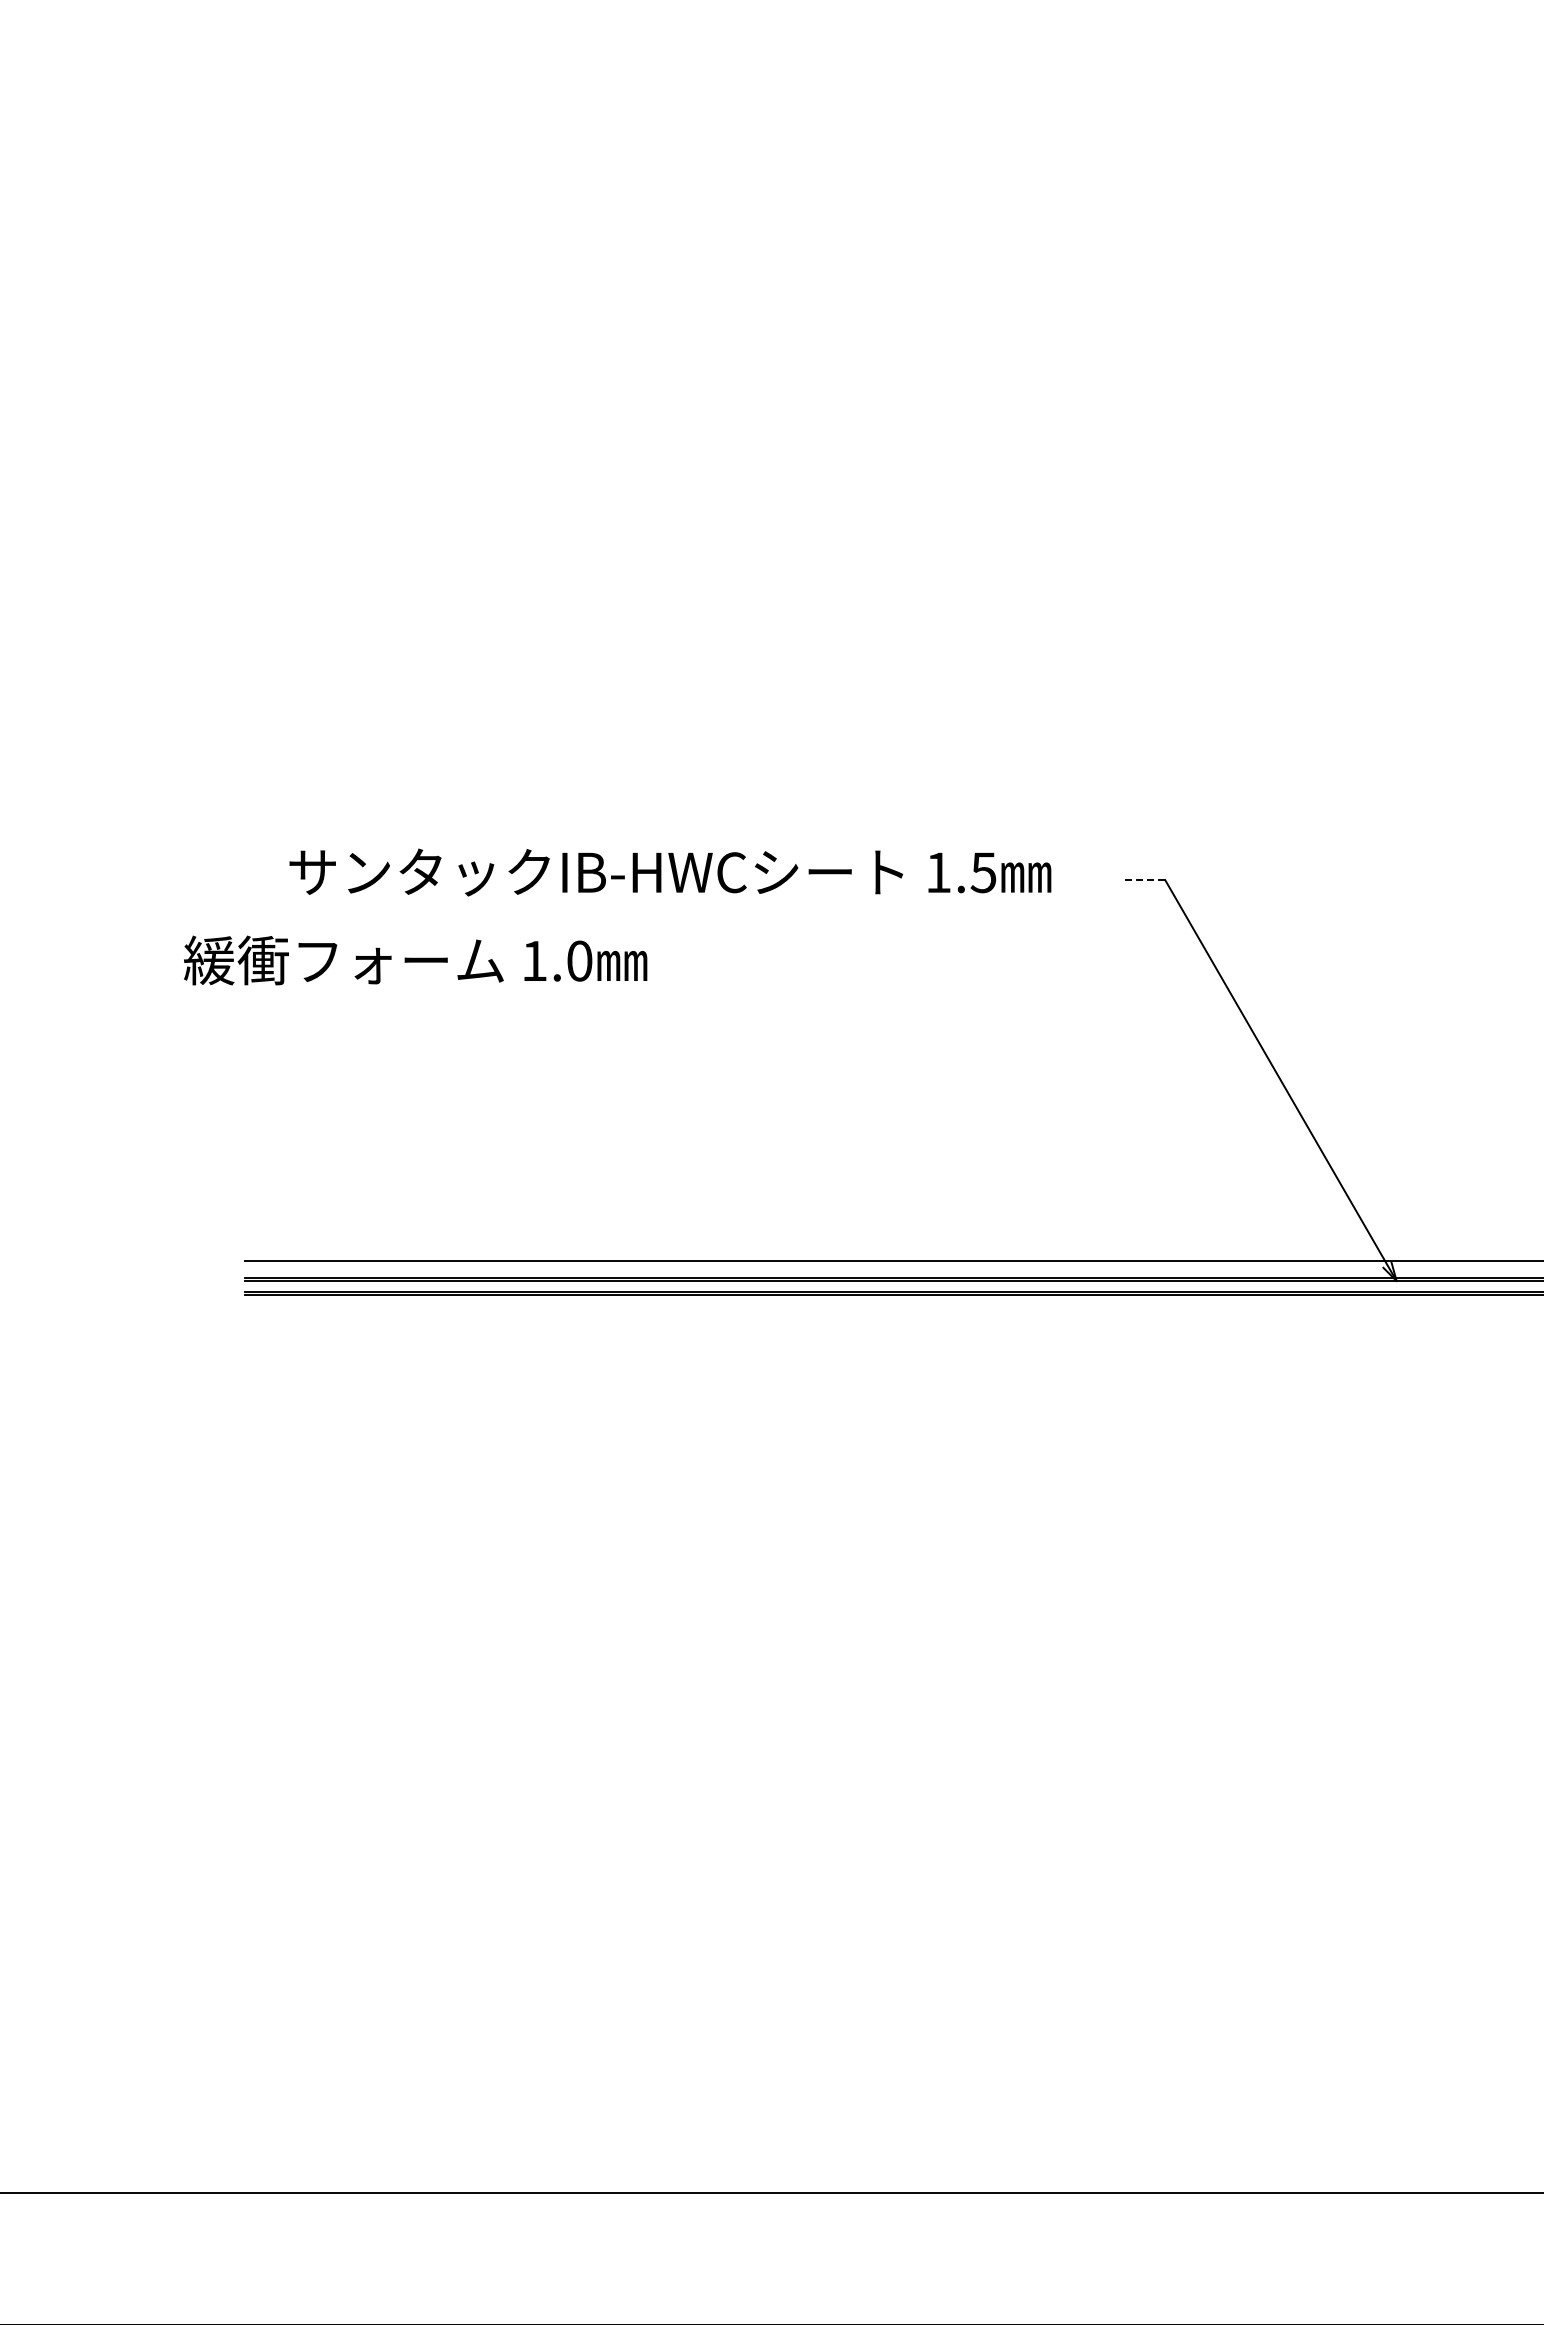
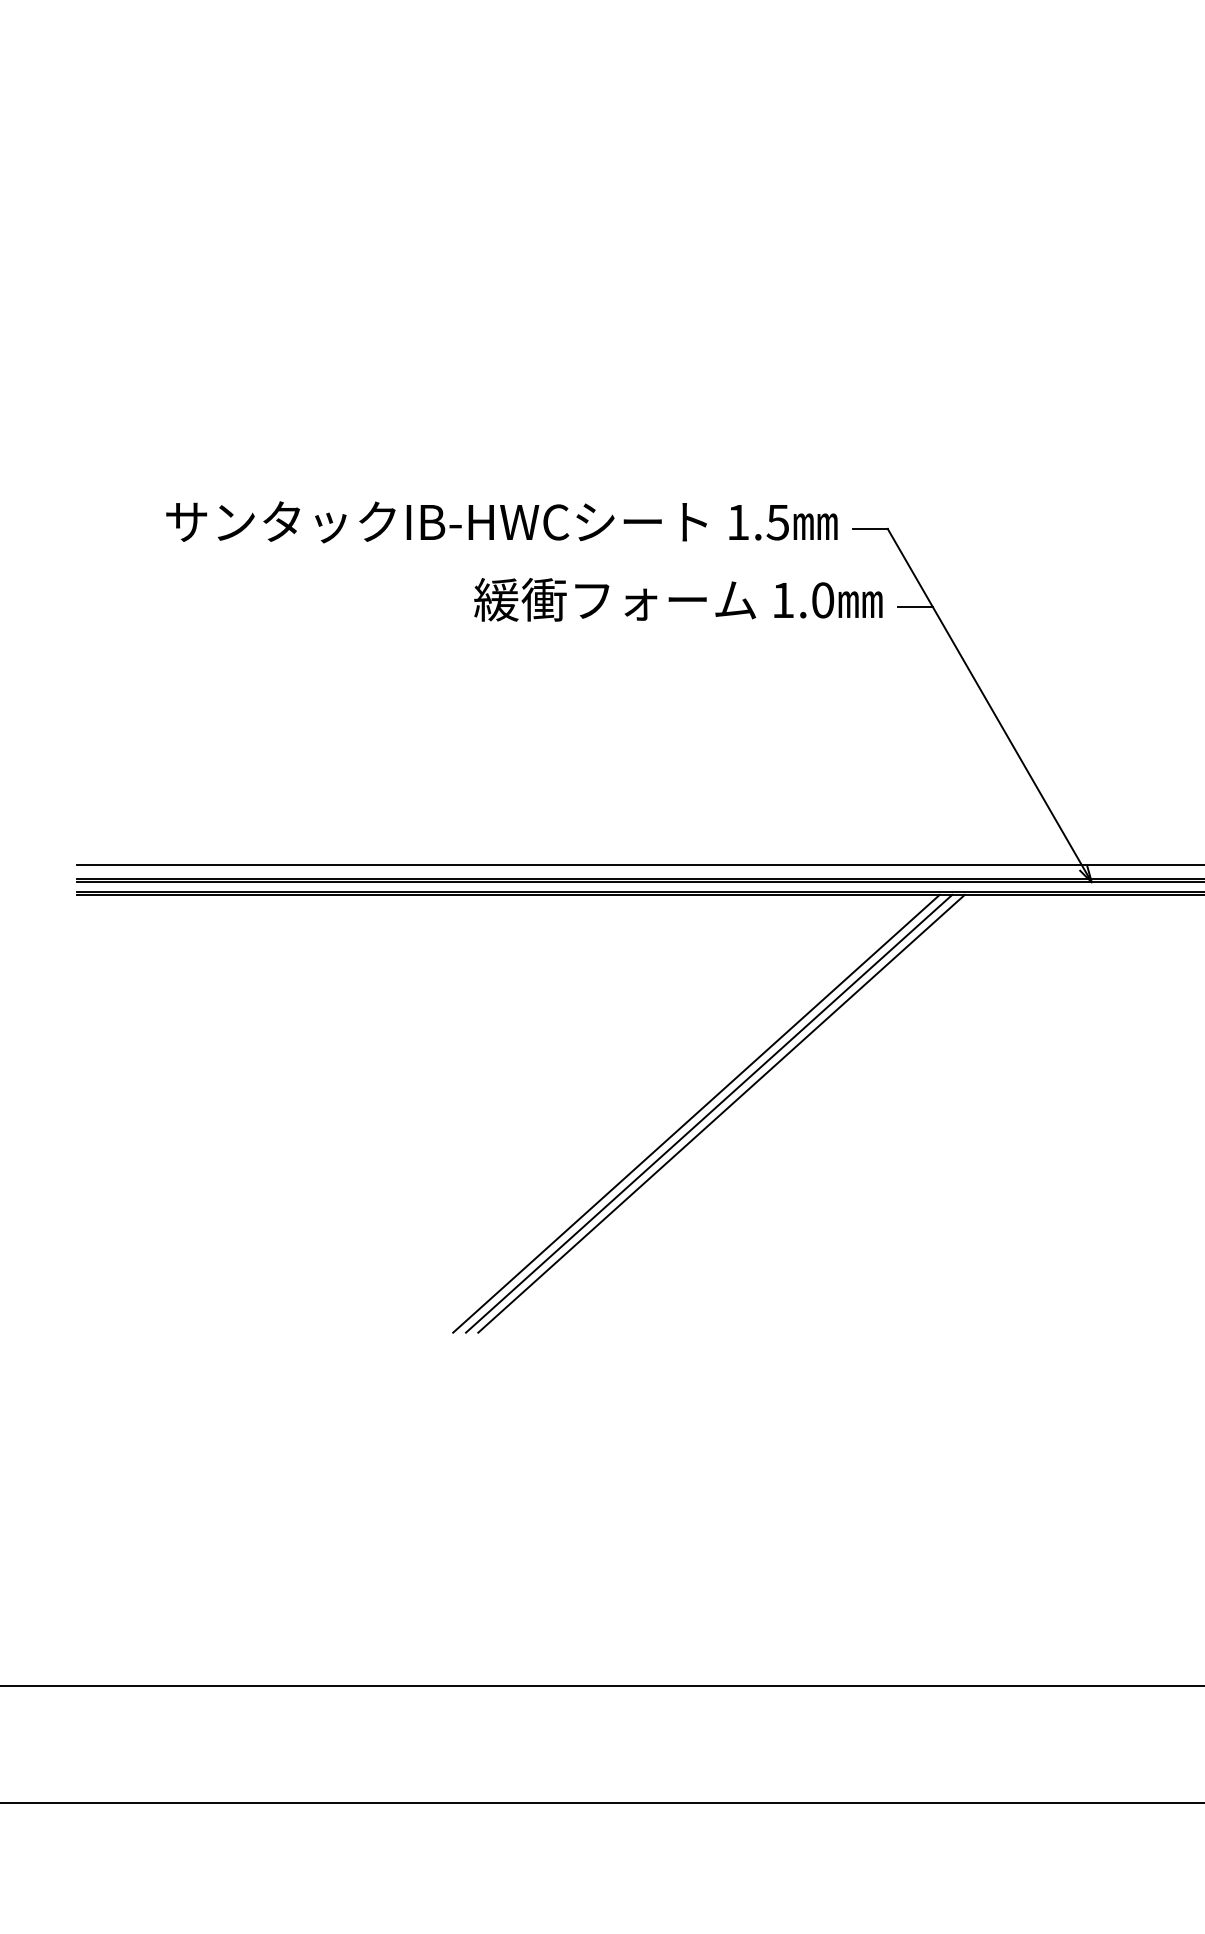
text: (670, 872) -> (501, 522), moved
line: (1145, 880) -> (870, 529), dashed -> solid
text: (415, 960) -> (678, 599), moved
line: (1196, 968) -> (915, 606), added
line: (948, 1543) -> (696, 1113), added
line: (962, 1543) -> (709, 1113), added
line: (976, 1543) -> (721, 1113), added

